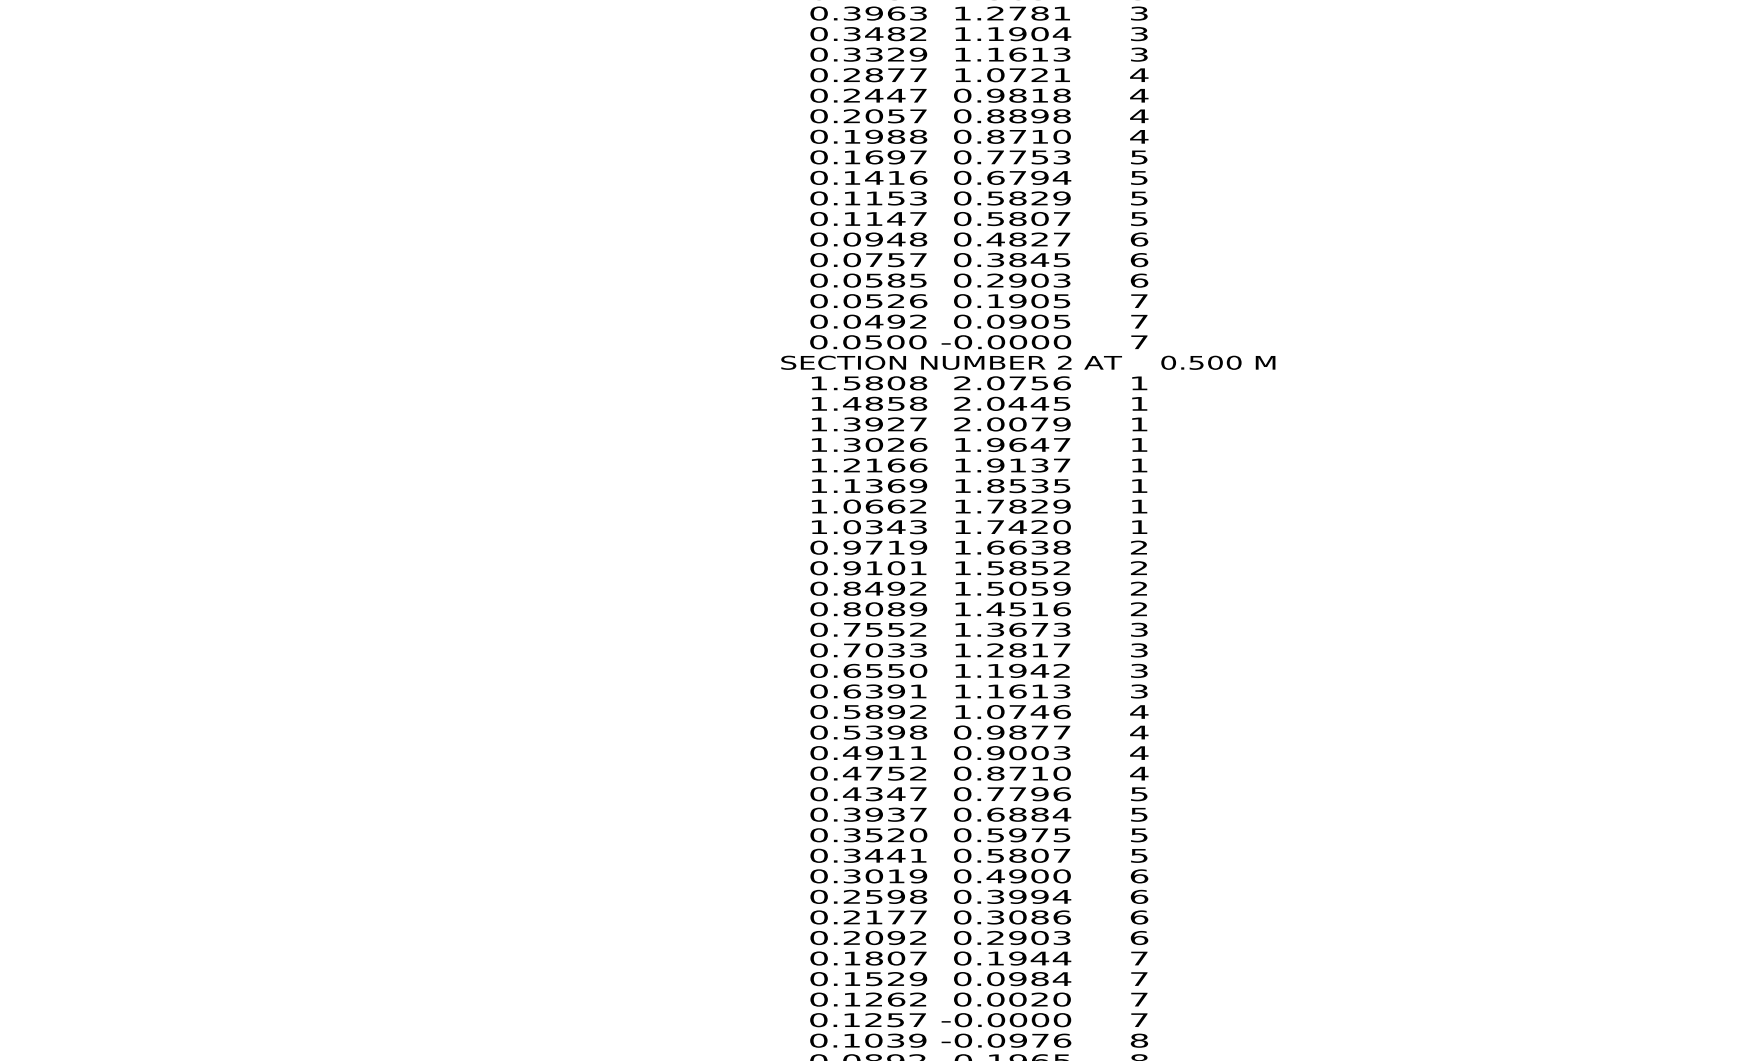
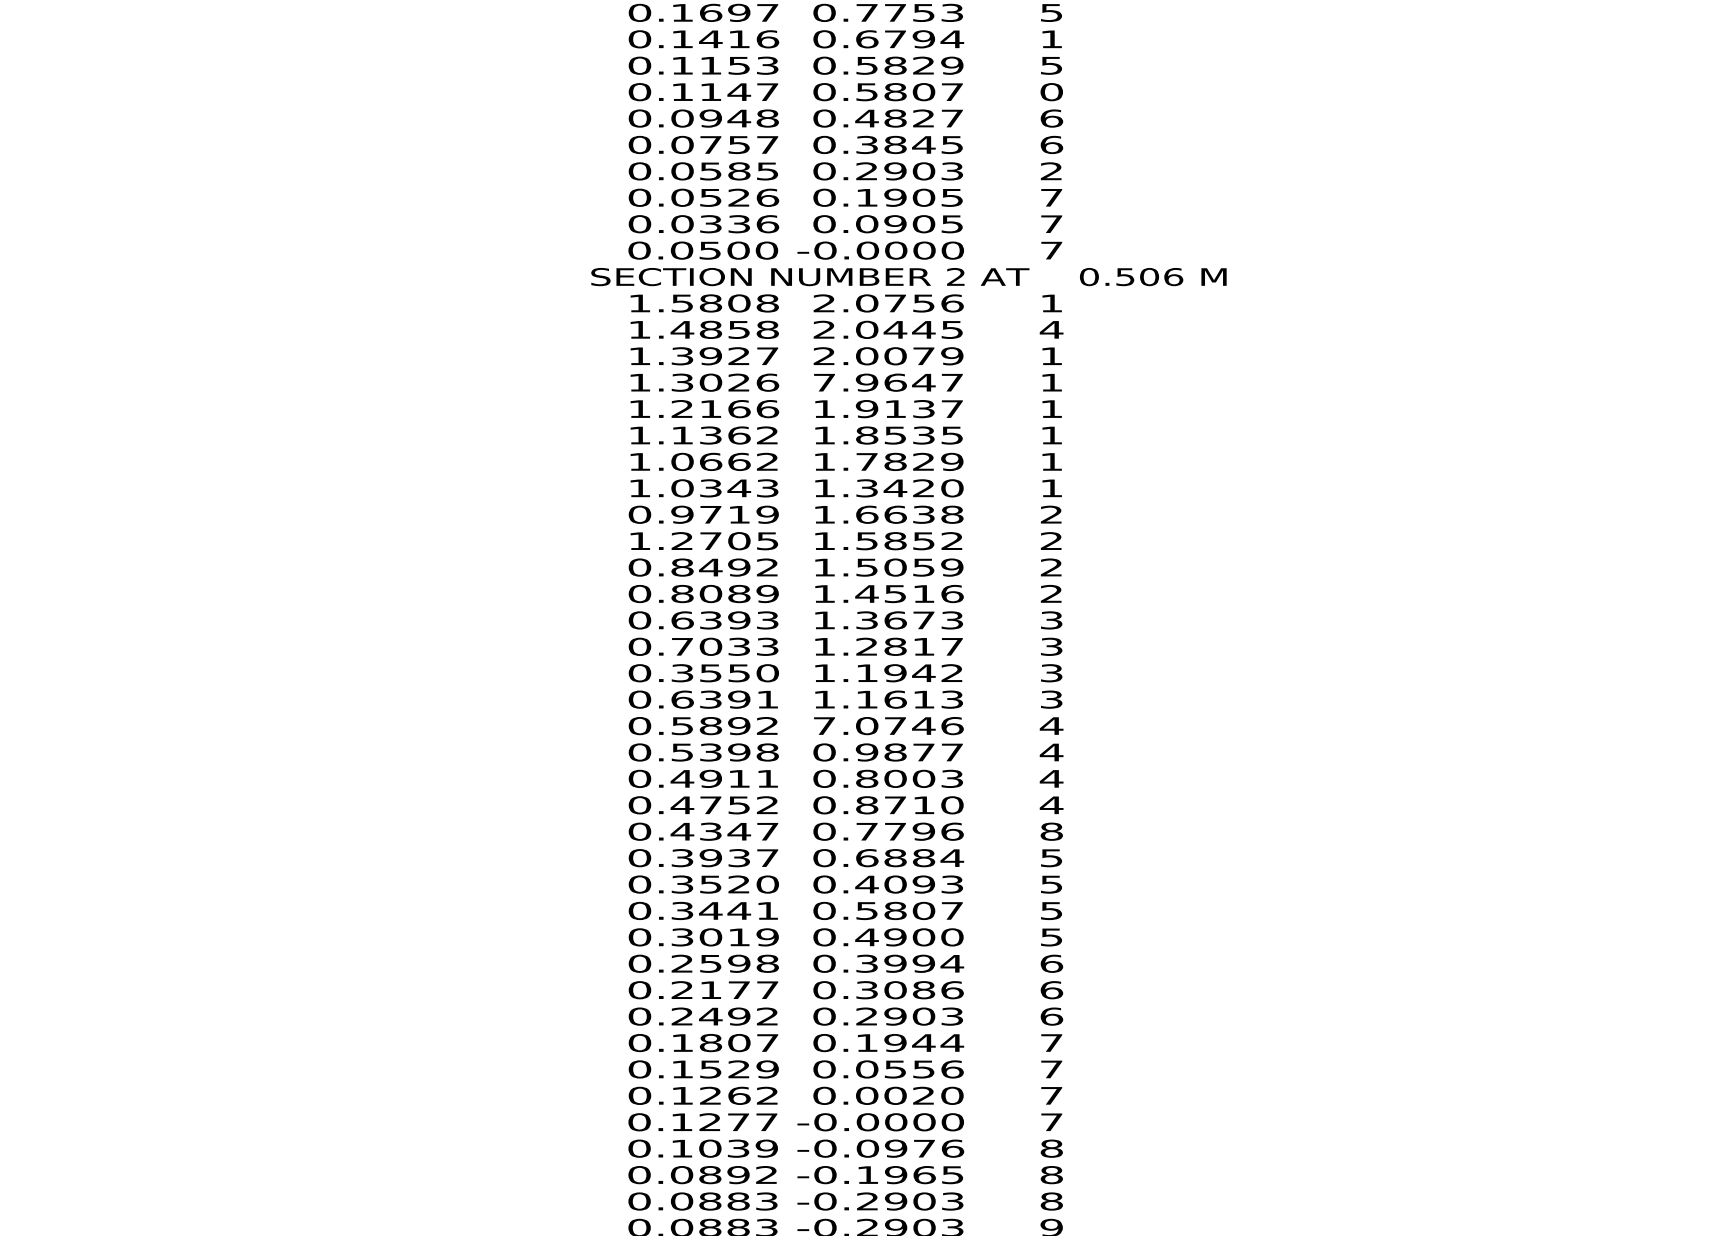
text: (1139, 177) -> (1051, 38), 5 -> 1
text: (1139, 219) -> (1051, 92), 5 -> 0
text: (1139, 280) -> (1051, 171), 6 -> 2
text: (896, 321) -> (739, 223), 0.0492 -> 0.0336
text: (1233, 362) -> (1172, 276), 0.500 -> 0.506
text: (1139, 403) -> (1051, 329), 1 -> 4
text: (962, 444) -> (824, 382), 1.9647 -> 7.9647
text: (918, 486) -> (767, 436), 1.1369 -> 1.1362
text: (995, 527) -> (866, 488), 1.7420 -> 1.3420
text: (868, 568) -> (703, 541), 0.9101 -> 1.2705
text: (884, 629) -> (724, 619), 0.7552 -> 0.6393
text: (852, 670) -> (682, 672), 0.6550 -> 0.3550
text: (962, 711) -> (824, 725), 1.0746 -> 7.0746
text: (995, 753) -> (866, 779), 0.9003 -> 0.8003
text: (1138, 794) -> (1050, 832), 5 -> 8
text: (1028, 835) -> (909, 884), 0.5975 -> 0.4093
text: (1139, 876) -> (1051, 937), 6 -> 5
text: (874, 938) -> (711, 1017), 0.2092 -> 0.2492
text: (1040, 979) -> (924, 1069), 0.0984 -> 0.0556
text: (895, 1020) -> (738, 1122), 0.1257 -> 0.1277

